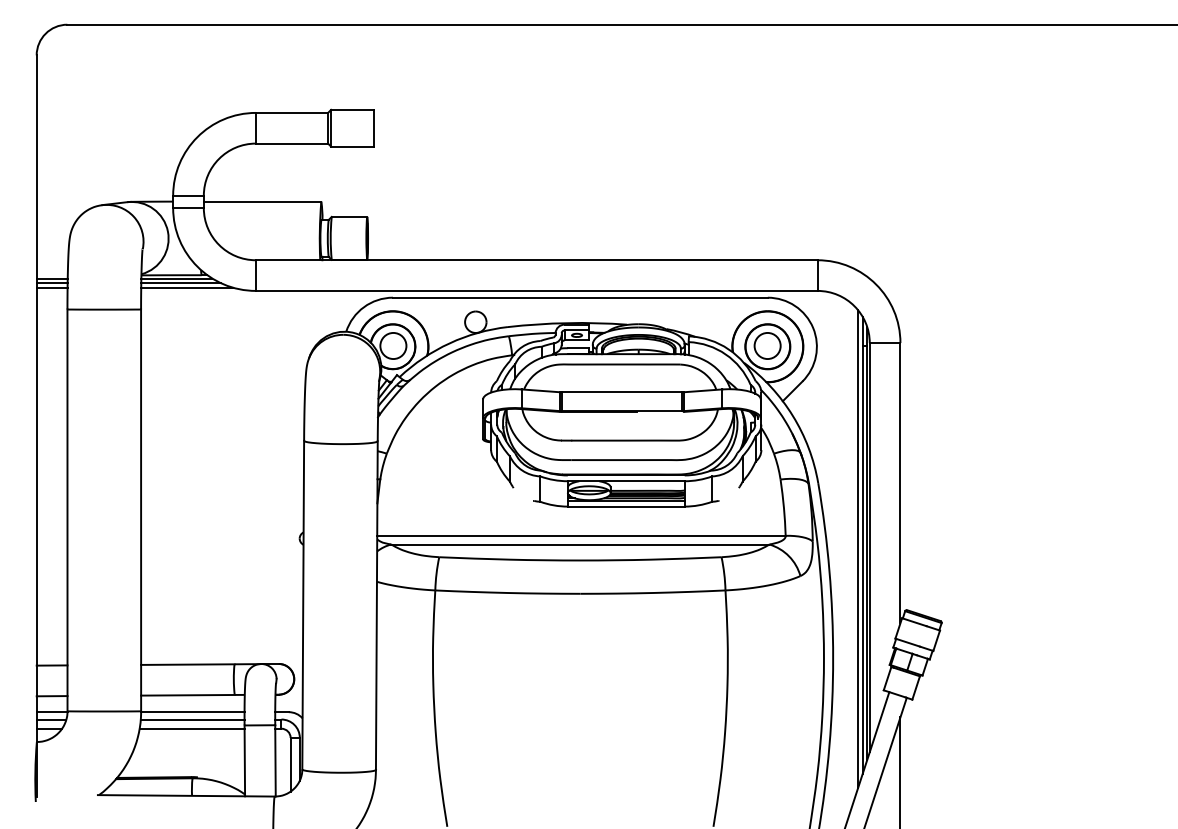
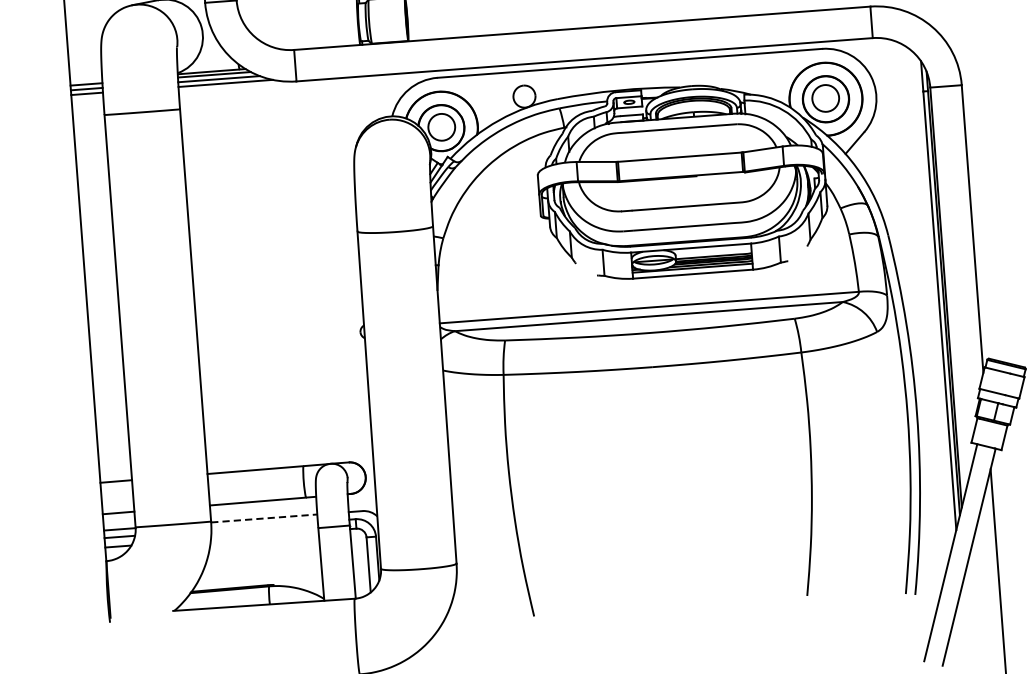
line: (858, 548) -> (934, 299), removed
line: (192, 712) -> (263, 518), solid -> dashed
line: (192, 719) -> (264, 526), removed
line: (191, 728) -> (264, 535), removed

